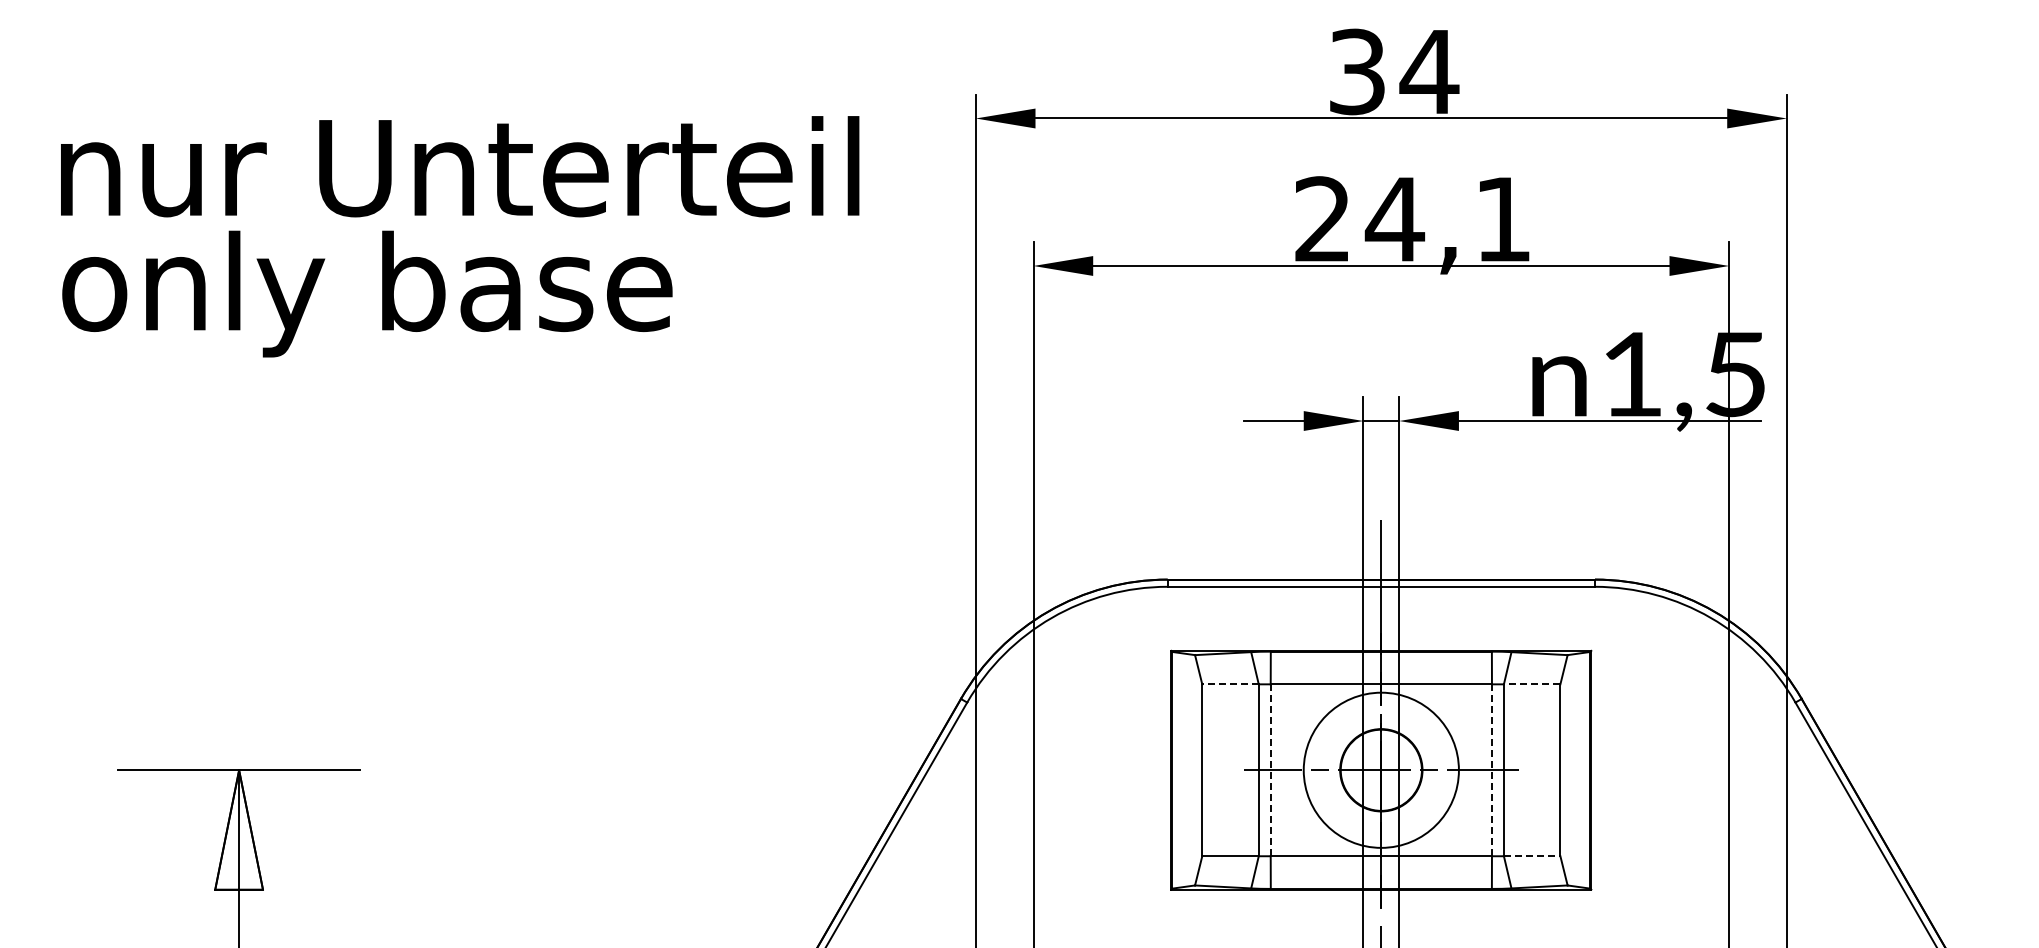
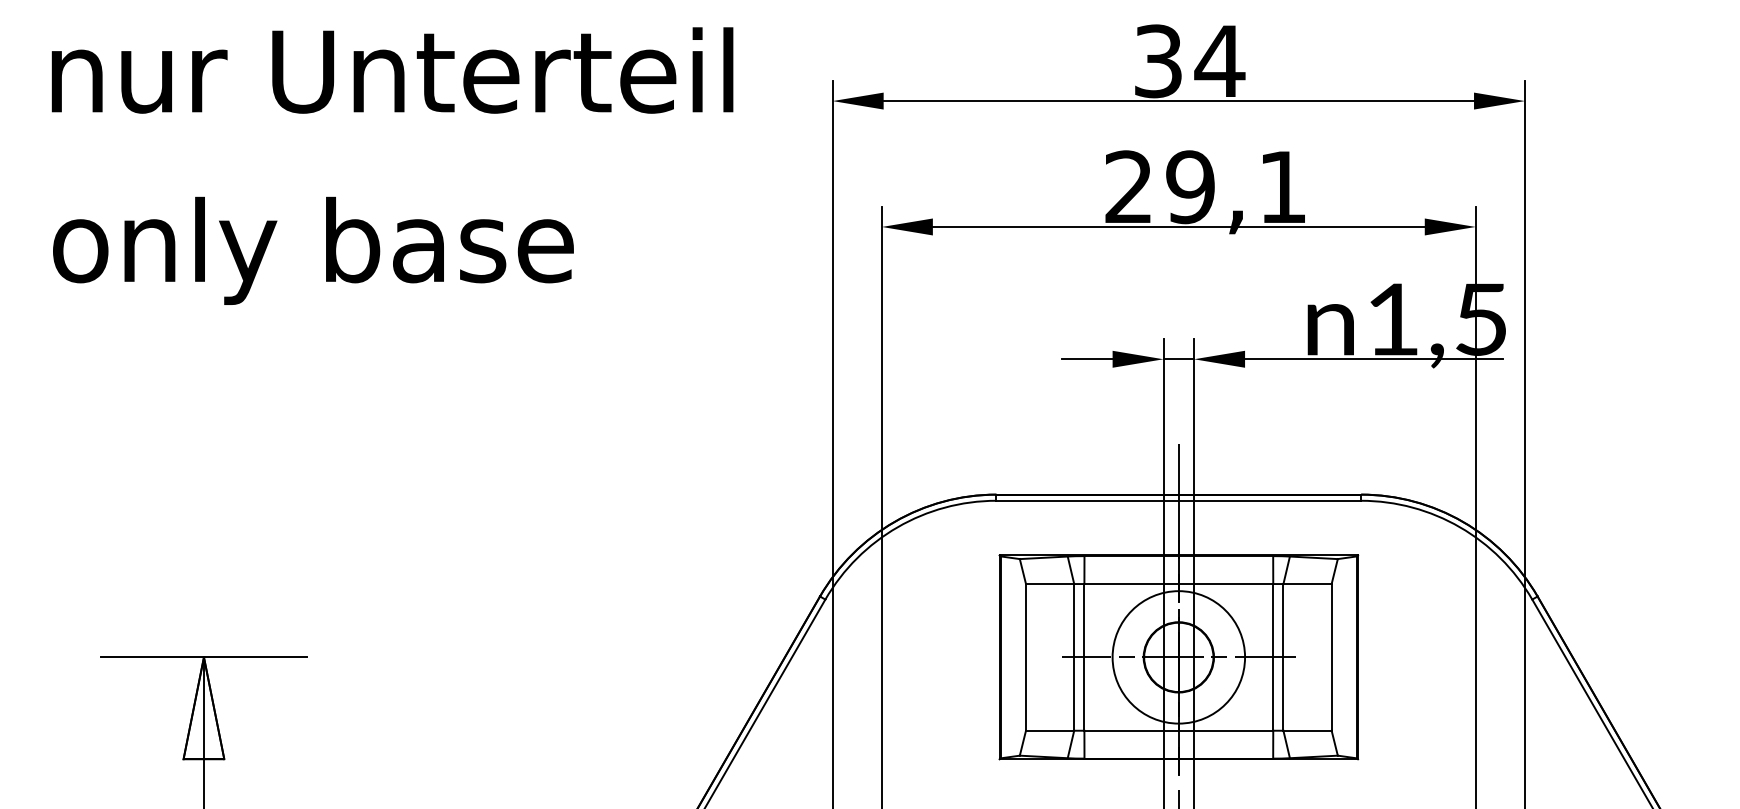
text: (460, 166) -> (392, 70), moved
text: (1394, 219) -> (1190, 187), 24,1 -> 29,1
line: (1230, 684) -> (1050, 584), dashed -> solid
line: (1531, 684) -> (1306, 584), dashed -> solid
line: (1270, 770) -> (1084, 657), dashed -> solid
line: (1491, 770) -> (1272, 657), dashed -> solid
line: (1532, 856) -> (1307, 730), dashed -> solid

